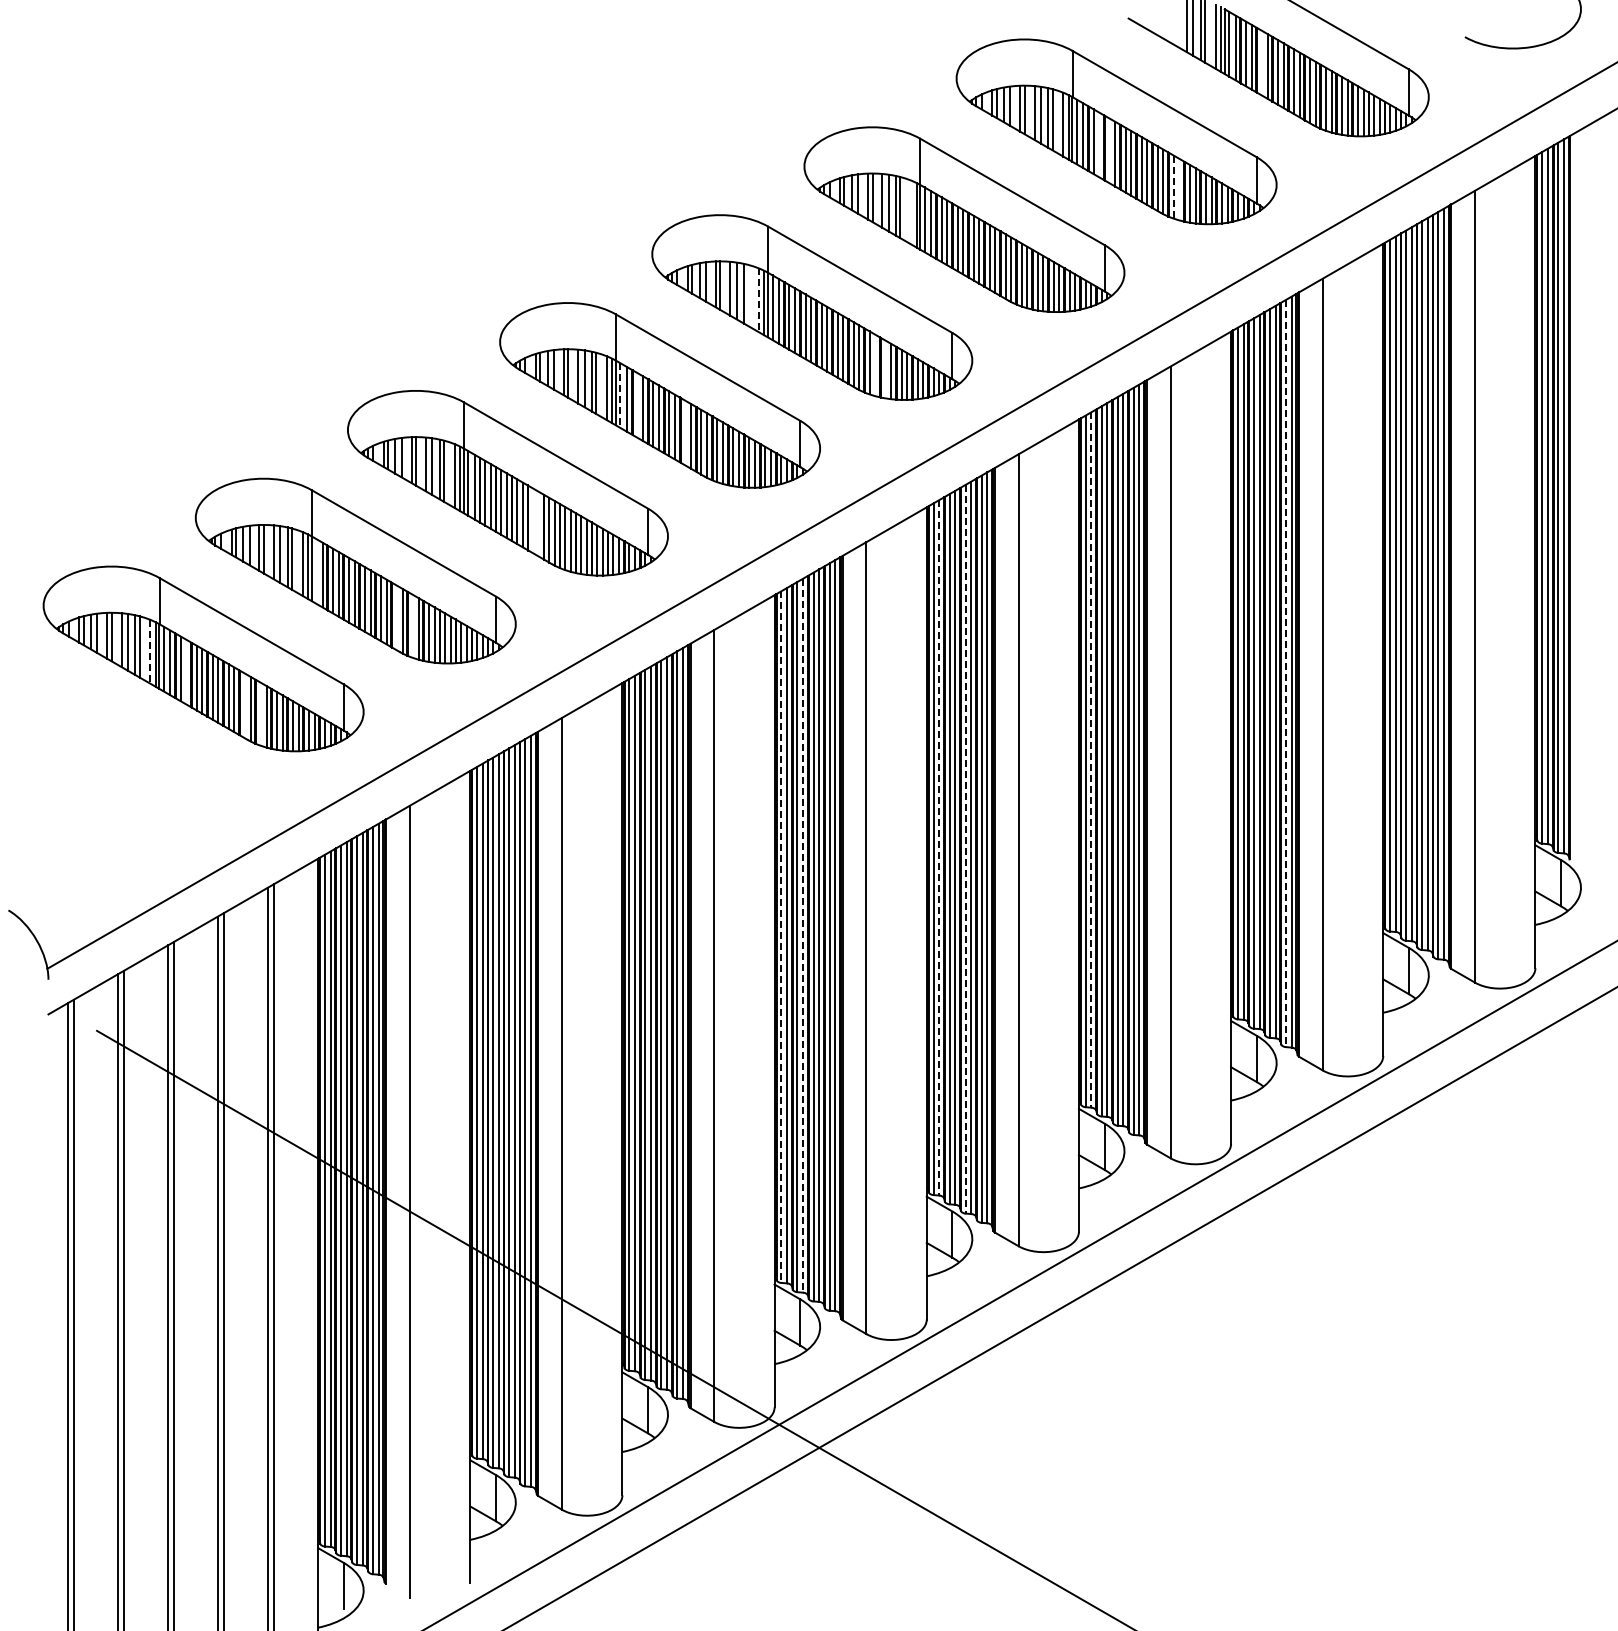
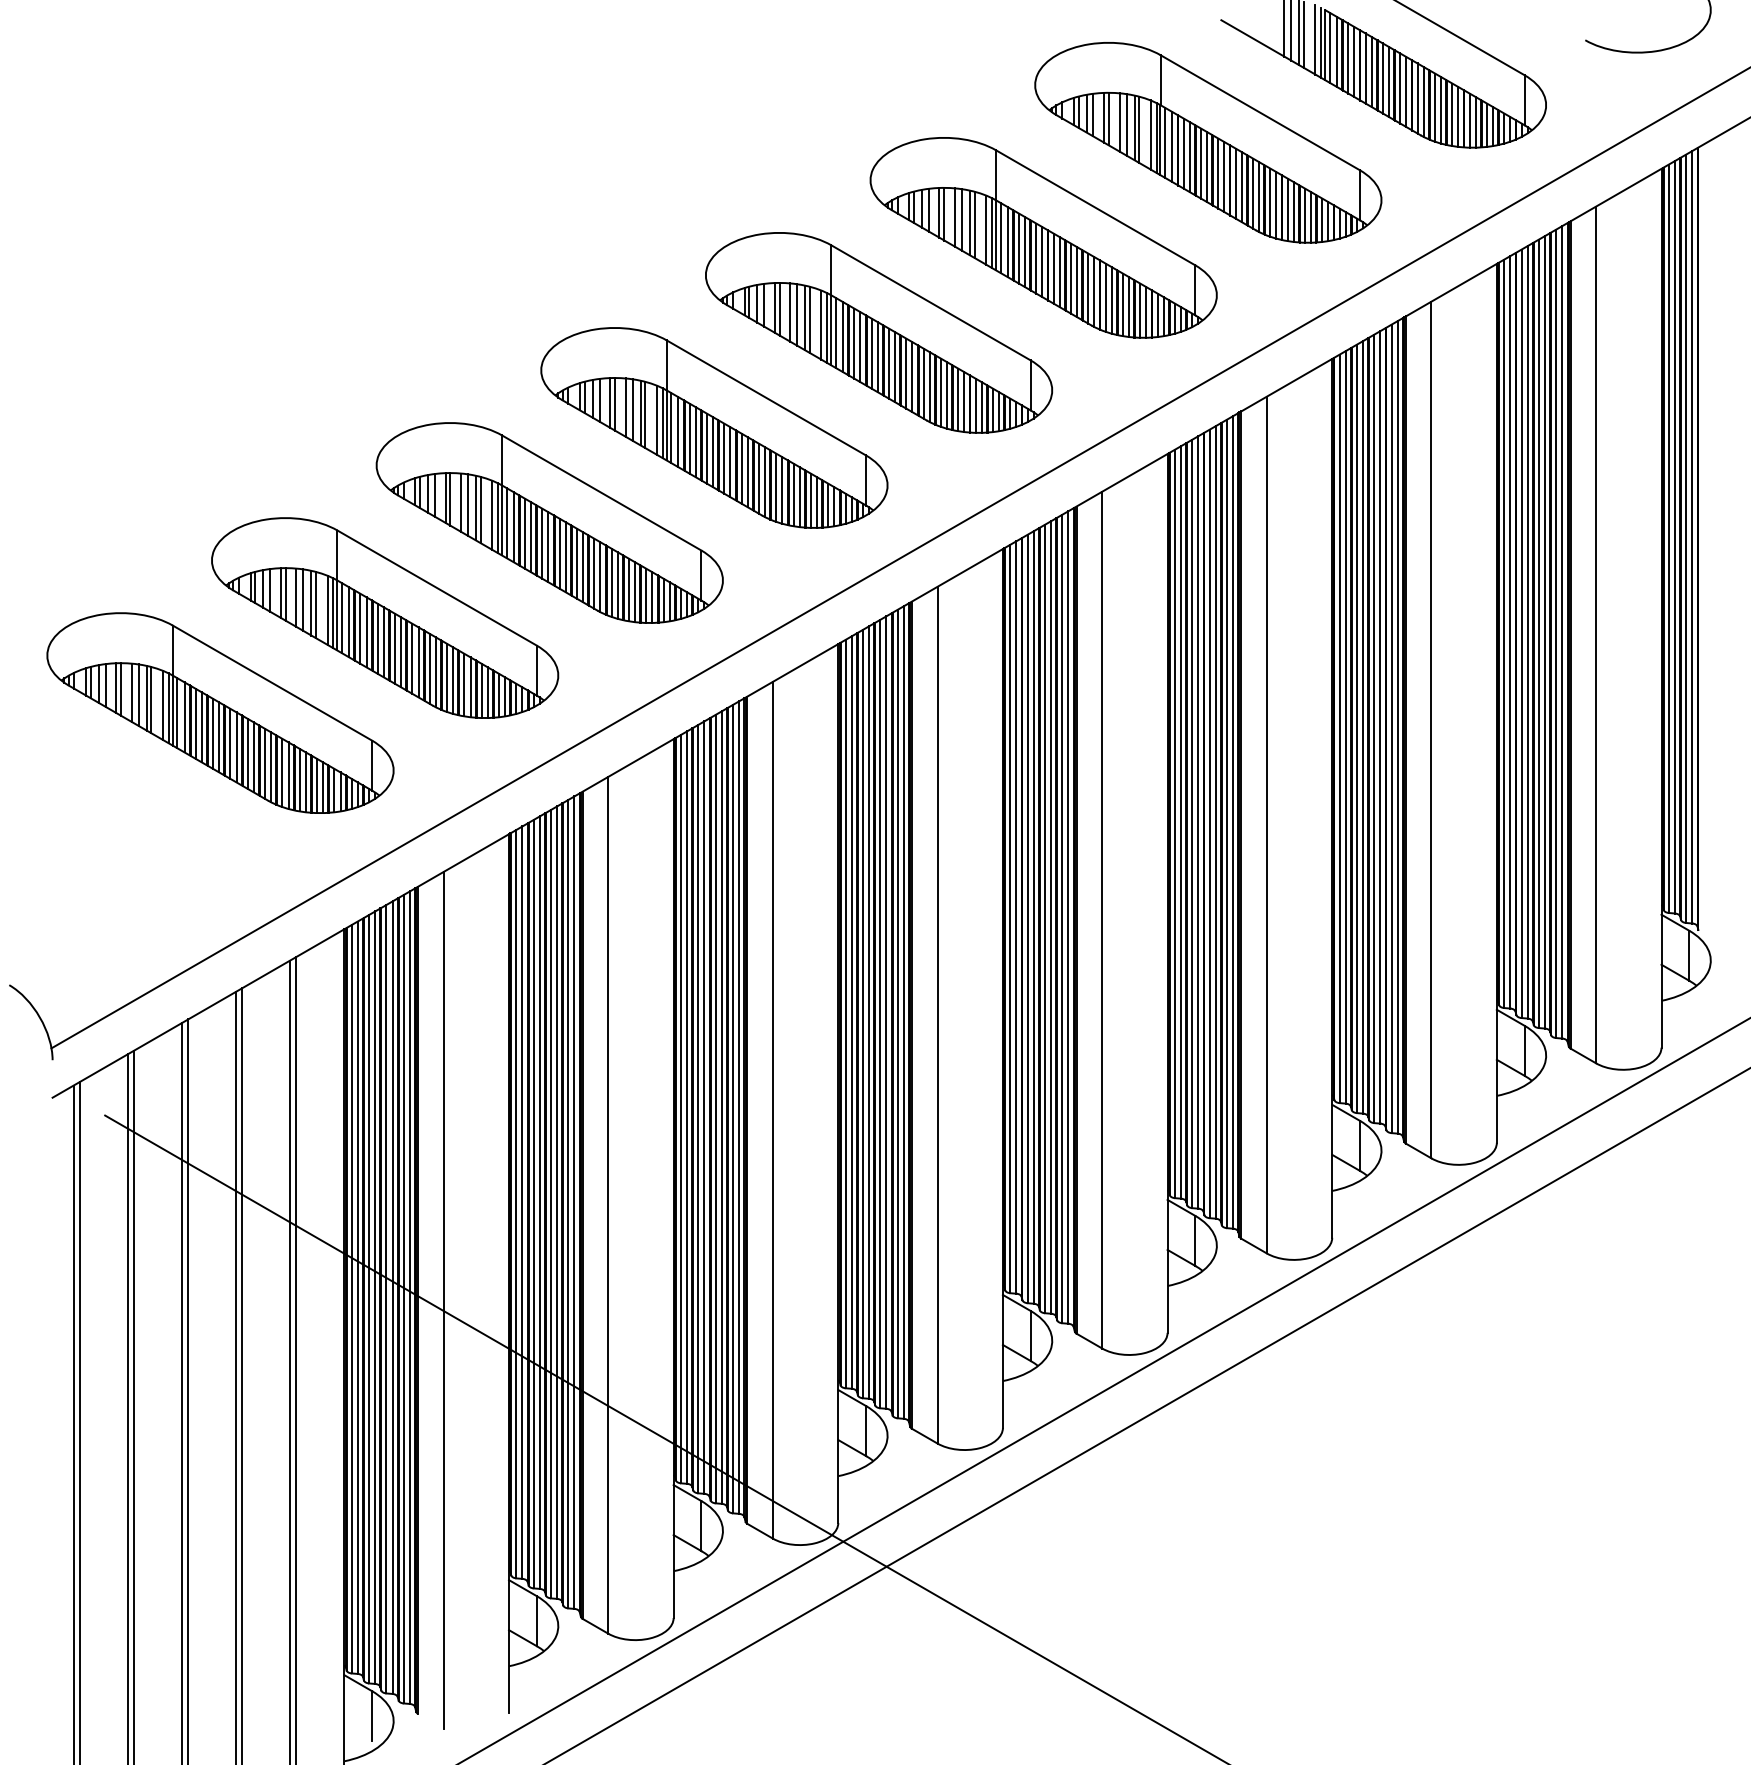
line: (1261, 62) -> (1365, 67), added
line: (1099, 144) -> (1189, 156), added
line: (1109, 150) -> (1200, 162), added
line: (1173, 187) -> (1269, 203), dashed -> solid
line: (1179, 189) -> (1276, 205), added
line: (911, 212) -> (986, 230), added
line: (748, 295) -> (810, 319), added
line: (759, 300) -> (821, 325), dashed -> solid
line: (875, 365) -> (947, 395), added
line: (885, 369) -> (958, 399), added
line: (620, 396) -> (671, 429), dashed -> solid
line: (637, 404) -> (689, 437), added
line: (685, 432) -> (741, 468), added
line: (533, 520) -> (577, 563), added
line: (538, 523) -> (582, 566), added
line: (316, 570) -> (342, 617), added
line: (397, 617) -> (430, 668), added
line: (413, 625) -> (447, 676), added
line: (150, 651) -> (163, 705), dashed -> solid
line: (186, 671) -> (201, 726), added
line: (1286, 673) -> (1392, 728), dashed -> solid
line: (244, 705) -> (264, 763), added
line: (260, 713) -> (282, 772), added
line: (1091, 760) -> (1181, 822), dashed -> solid
line: (939, 847) -> (1016, 917), dashed -> solid
line: (965, 849) -> (1044, 919), dashed -> solid
line: (803, 935) -> (869, 1012), dashed -> solid
line: (781, 937) -> (845, 1014), dashed -> solid

